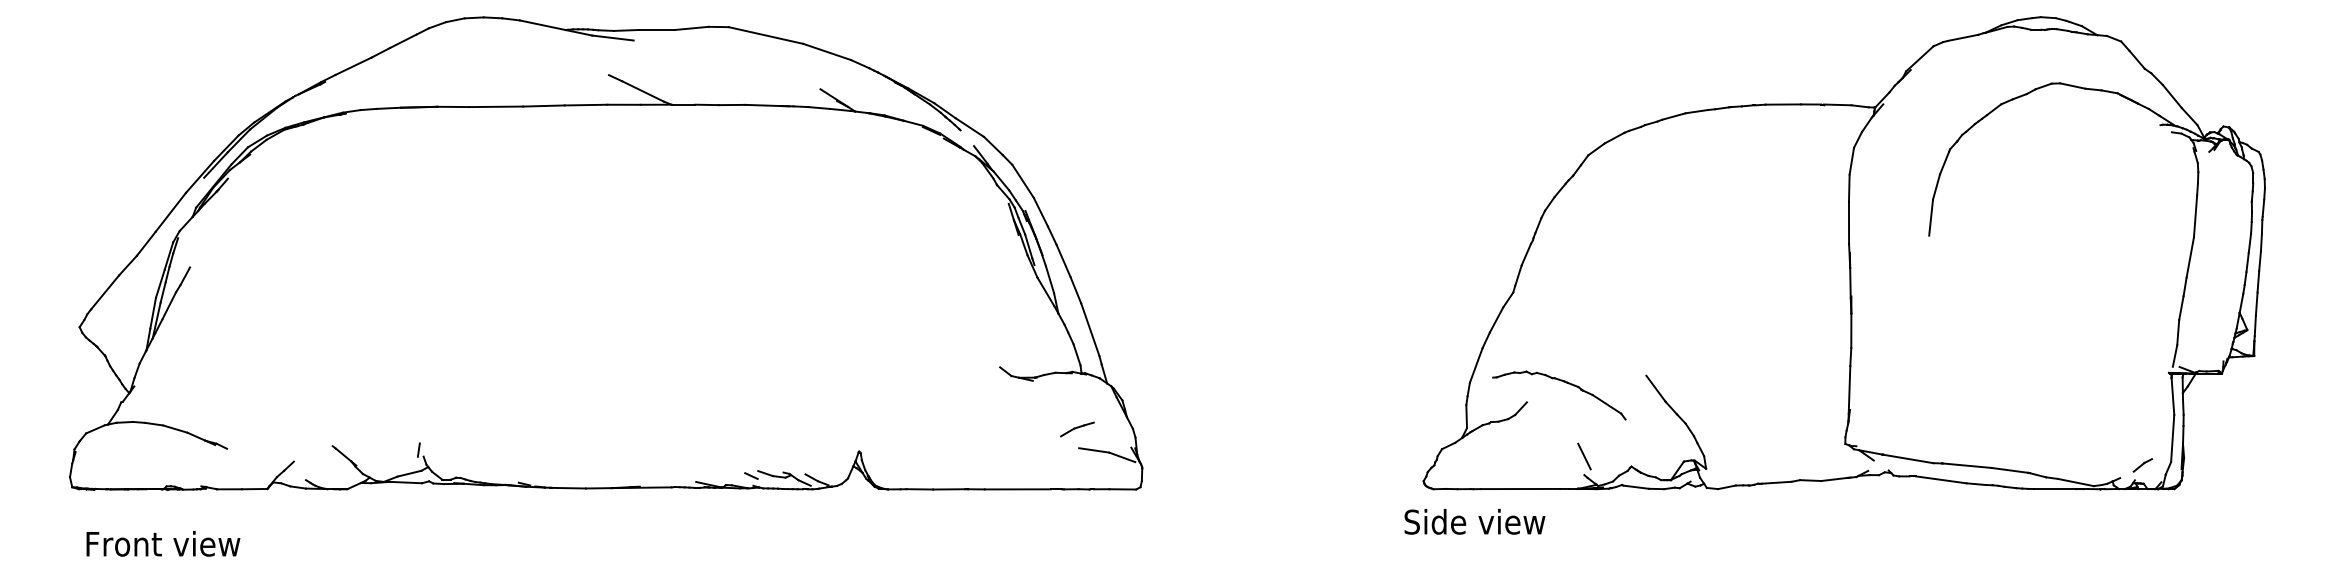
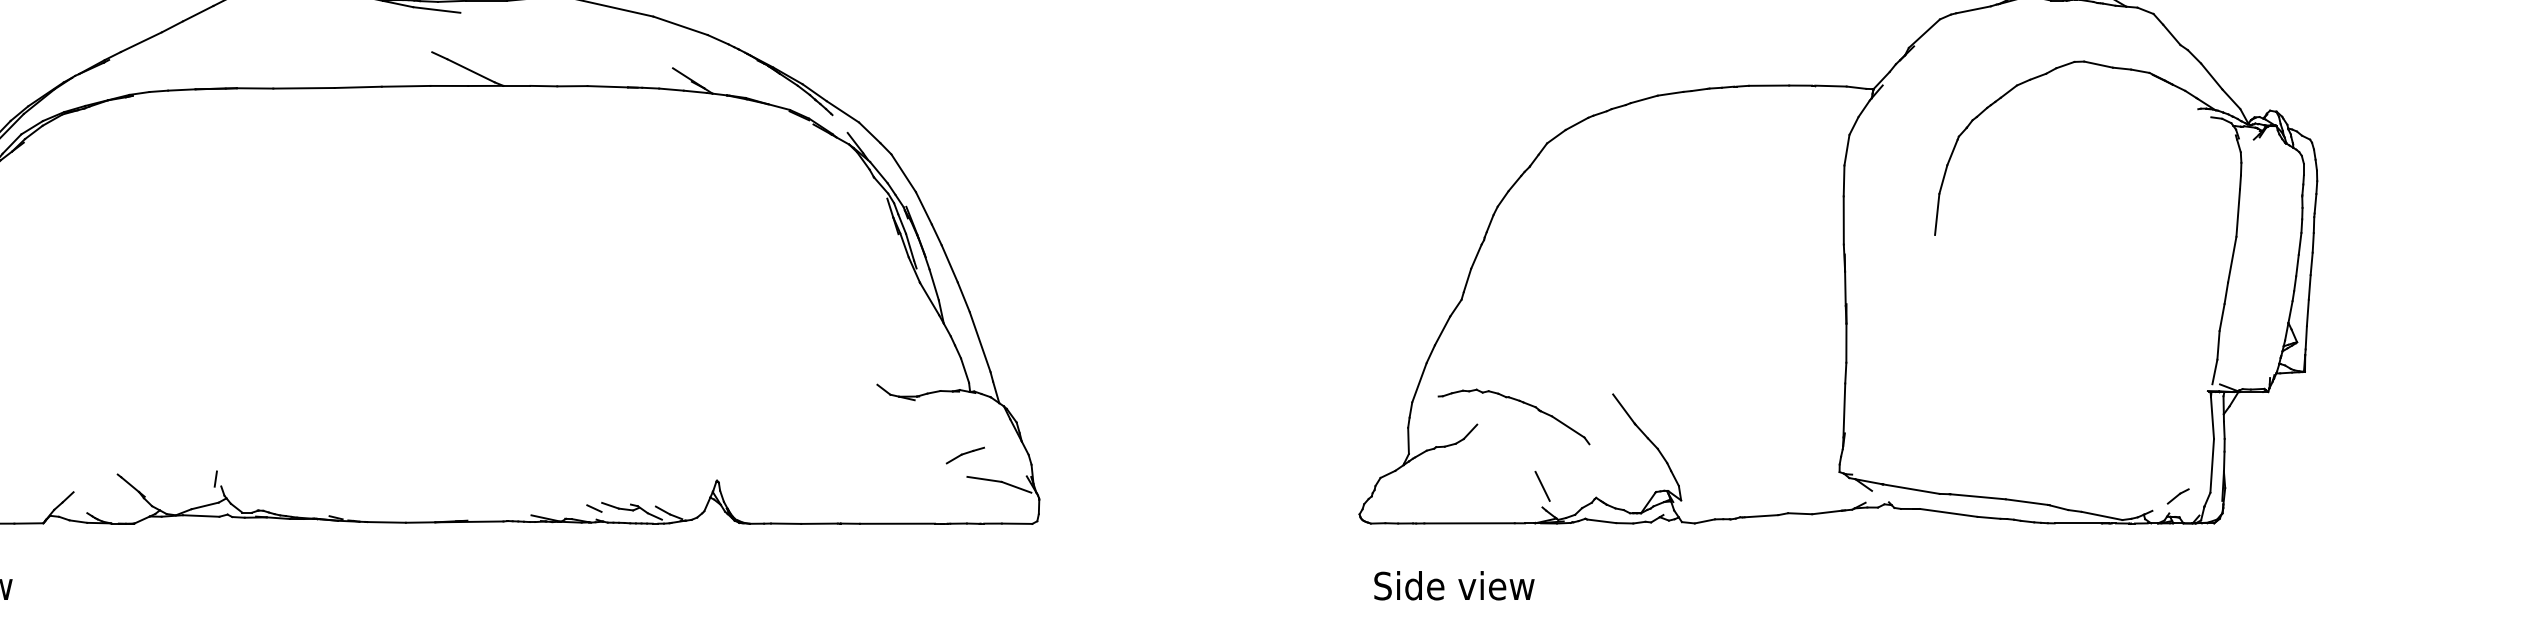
text: (1474, 521) -> (1453, 585), moved

